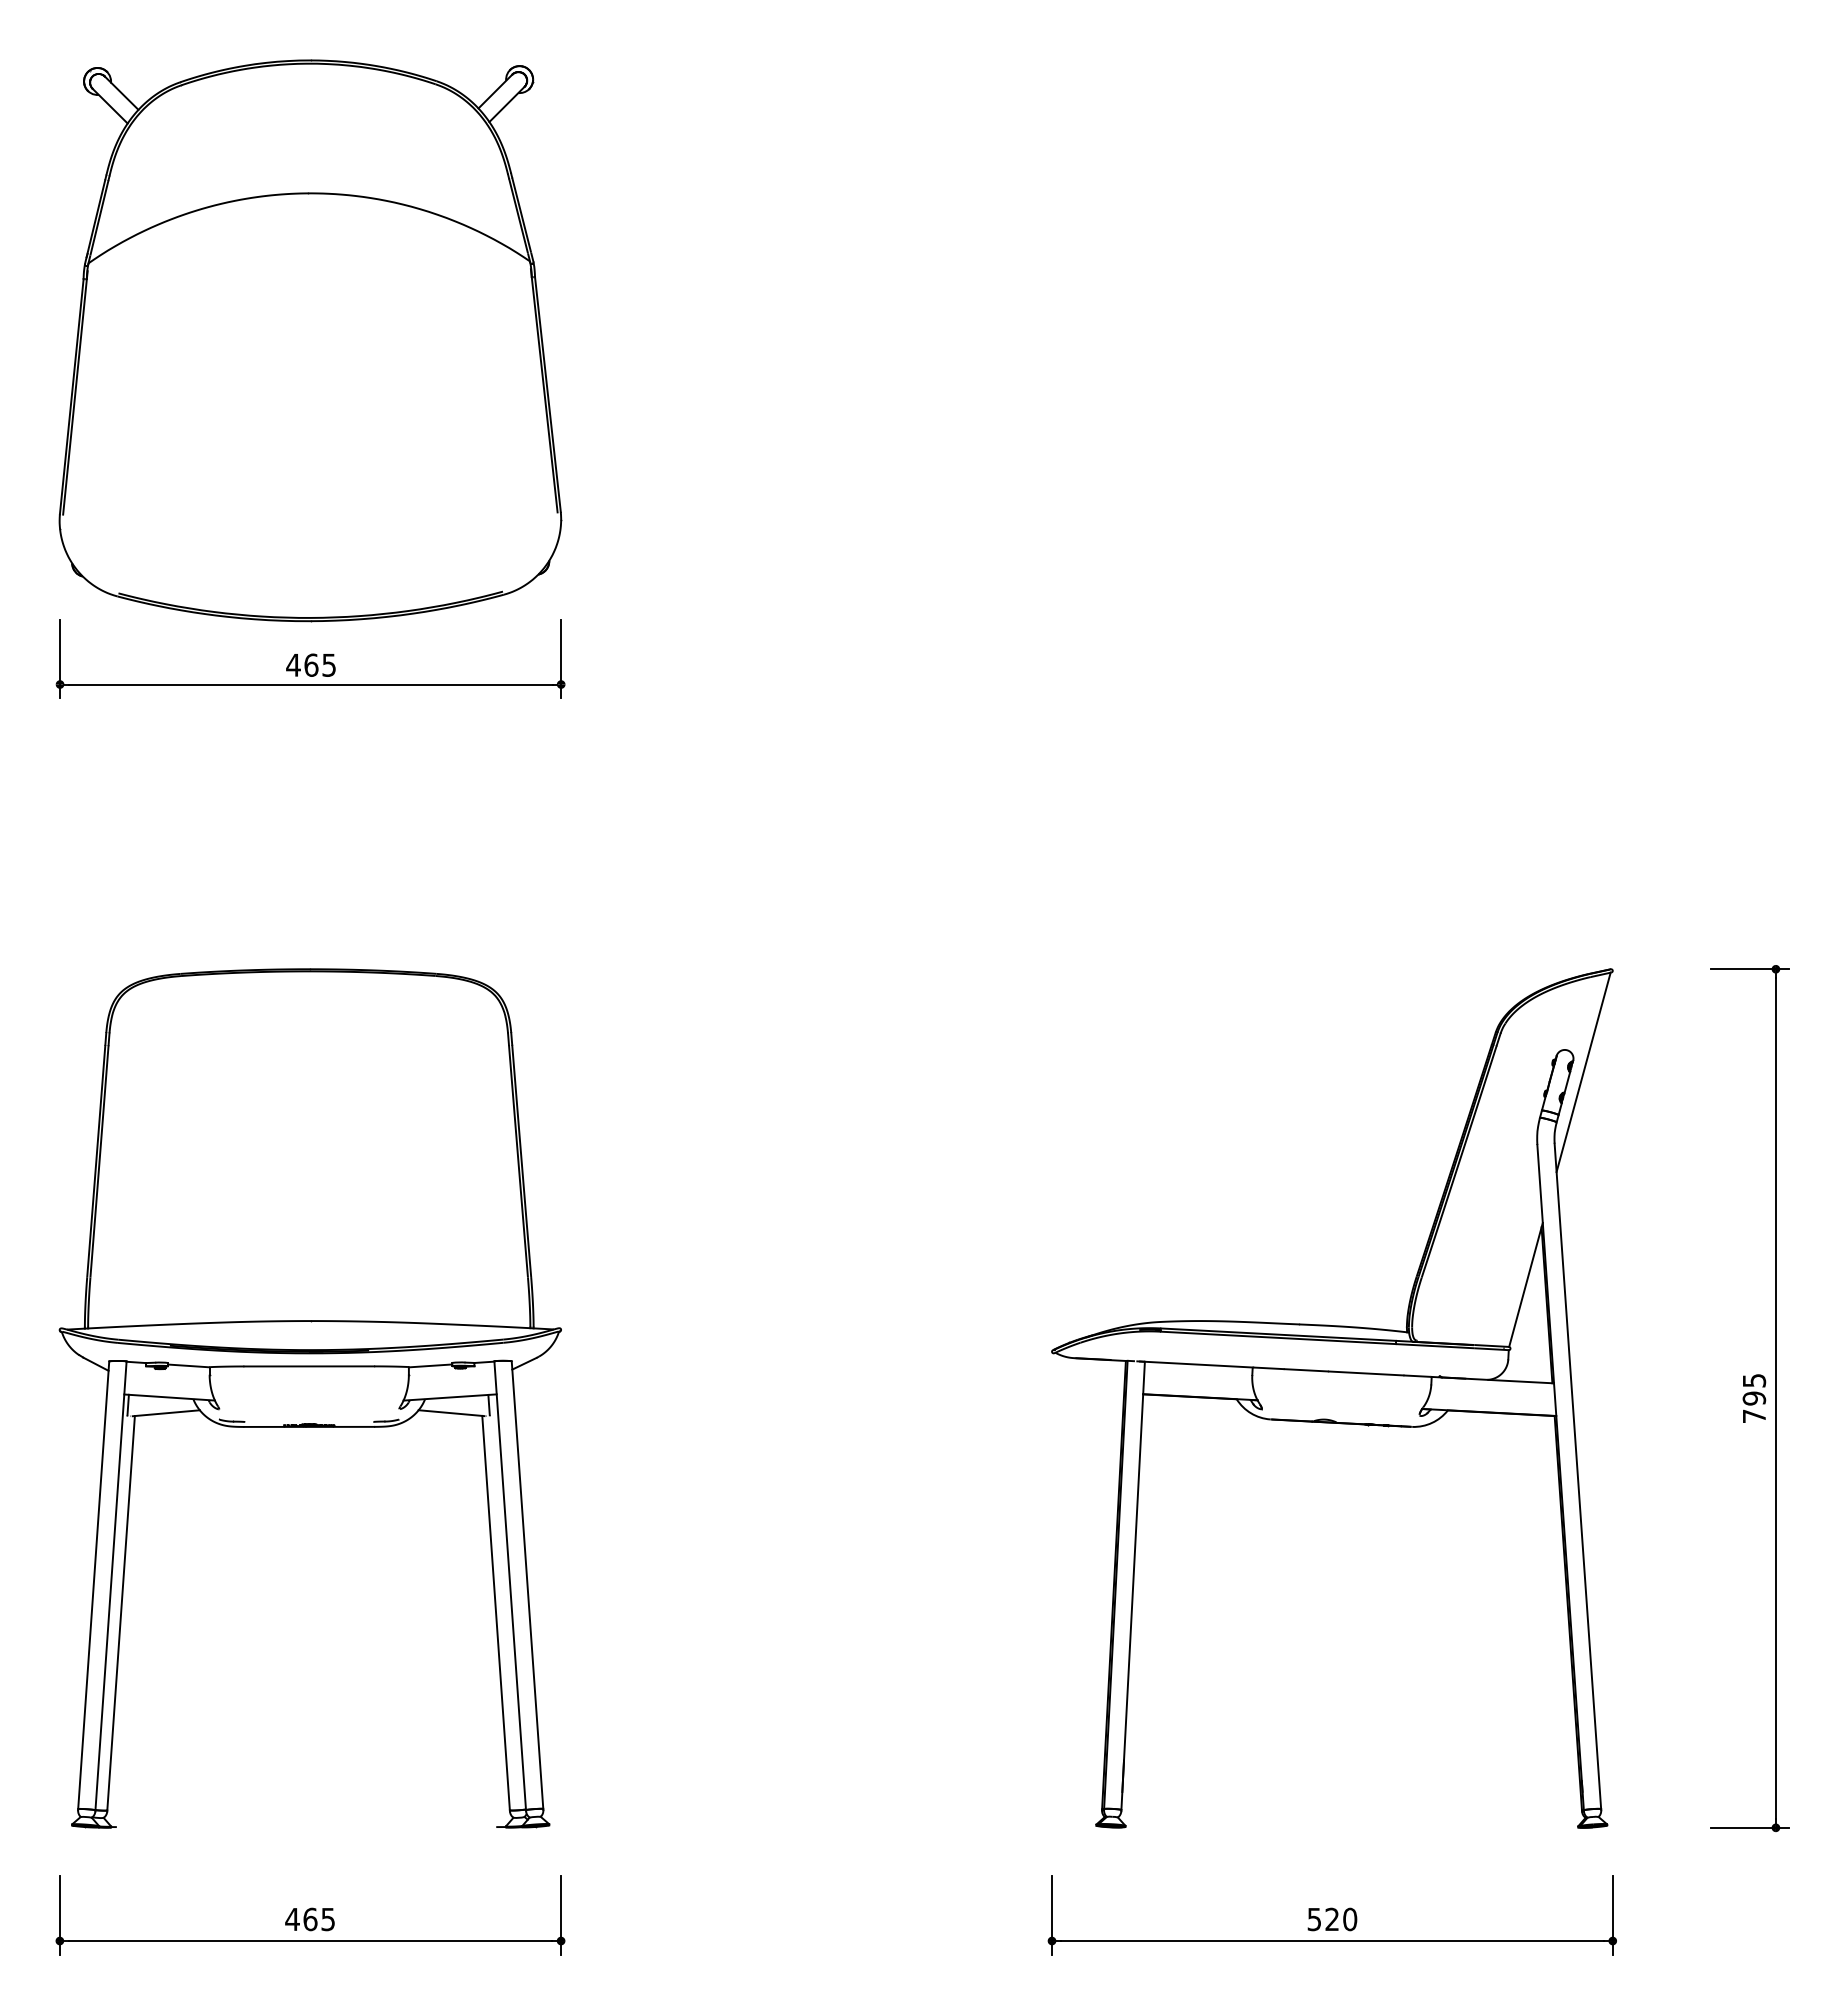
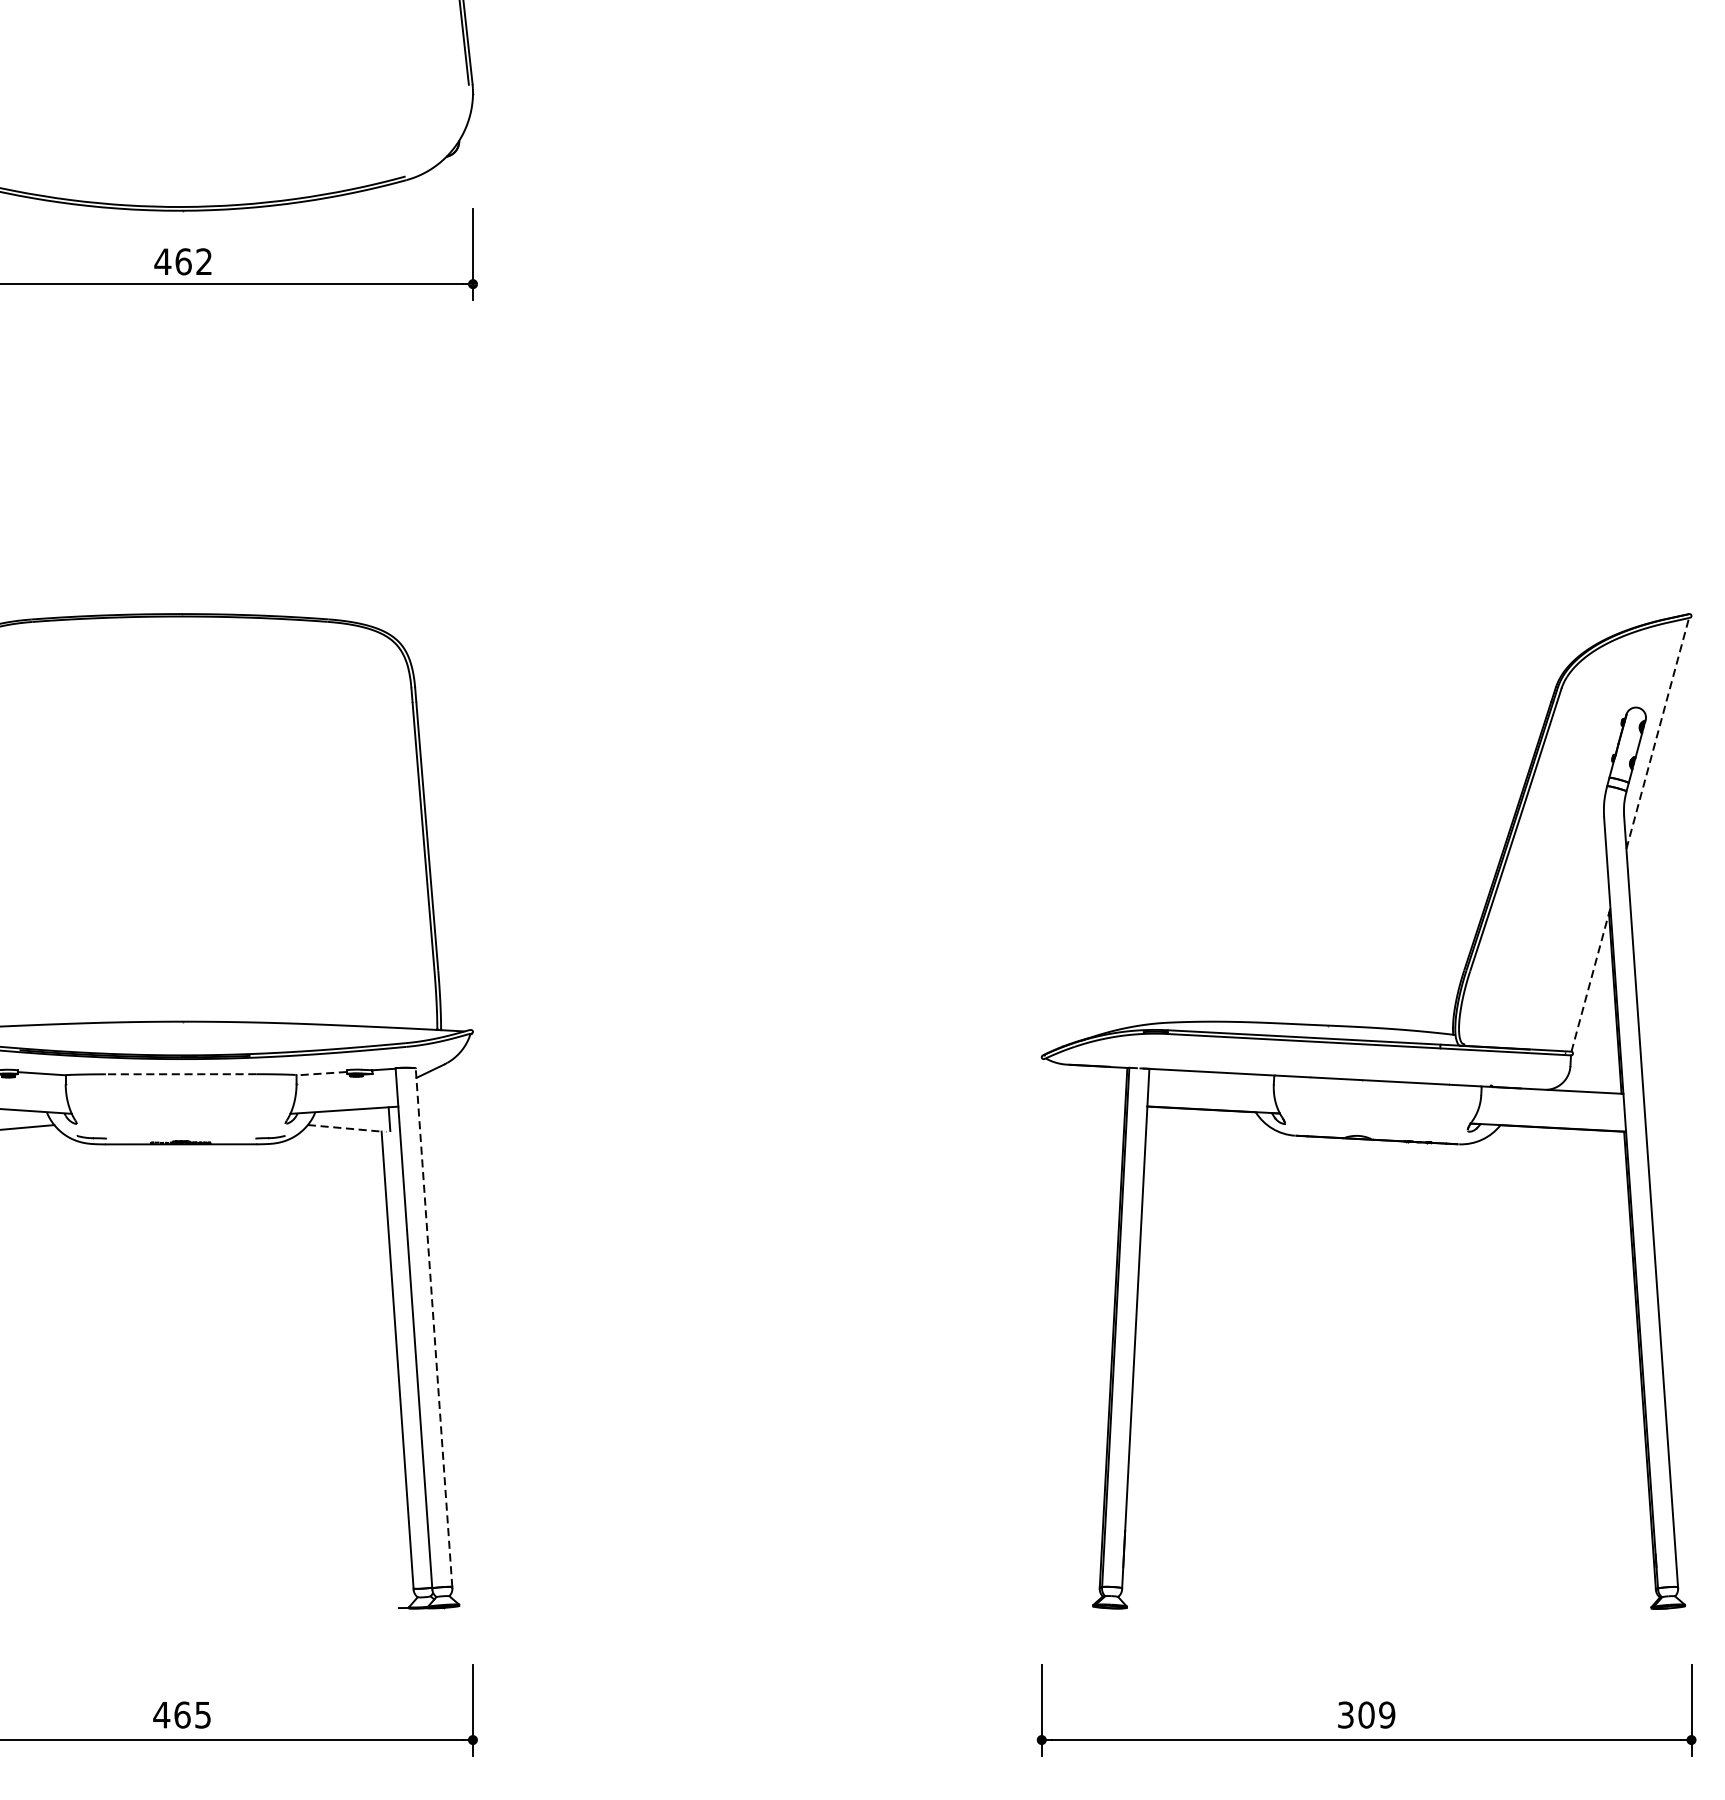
text: (328, 664) -> (203, 260), 465 -> 462
line: (1583, 1071) -> (1657, 732), solid -> dashed
line: (1526, 1284) -> (1591, 979), solid -> dashed
line: (430, 1365) -> (321, 1073), solid -> dashed
line: (309, 1366) -> (181, 1074), solid -> dashed
line: (452, 1413) -> (347, 1128), solid -> dashed
line: (527, 1584) -> (434, 1326), solid -> dashed
text: (1332, 1919) -> (1366, 1715), 520 -> 309

